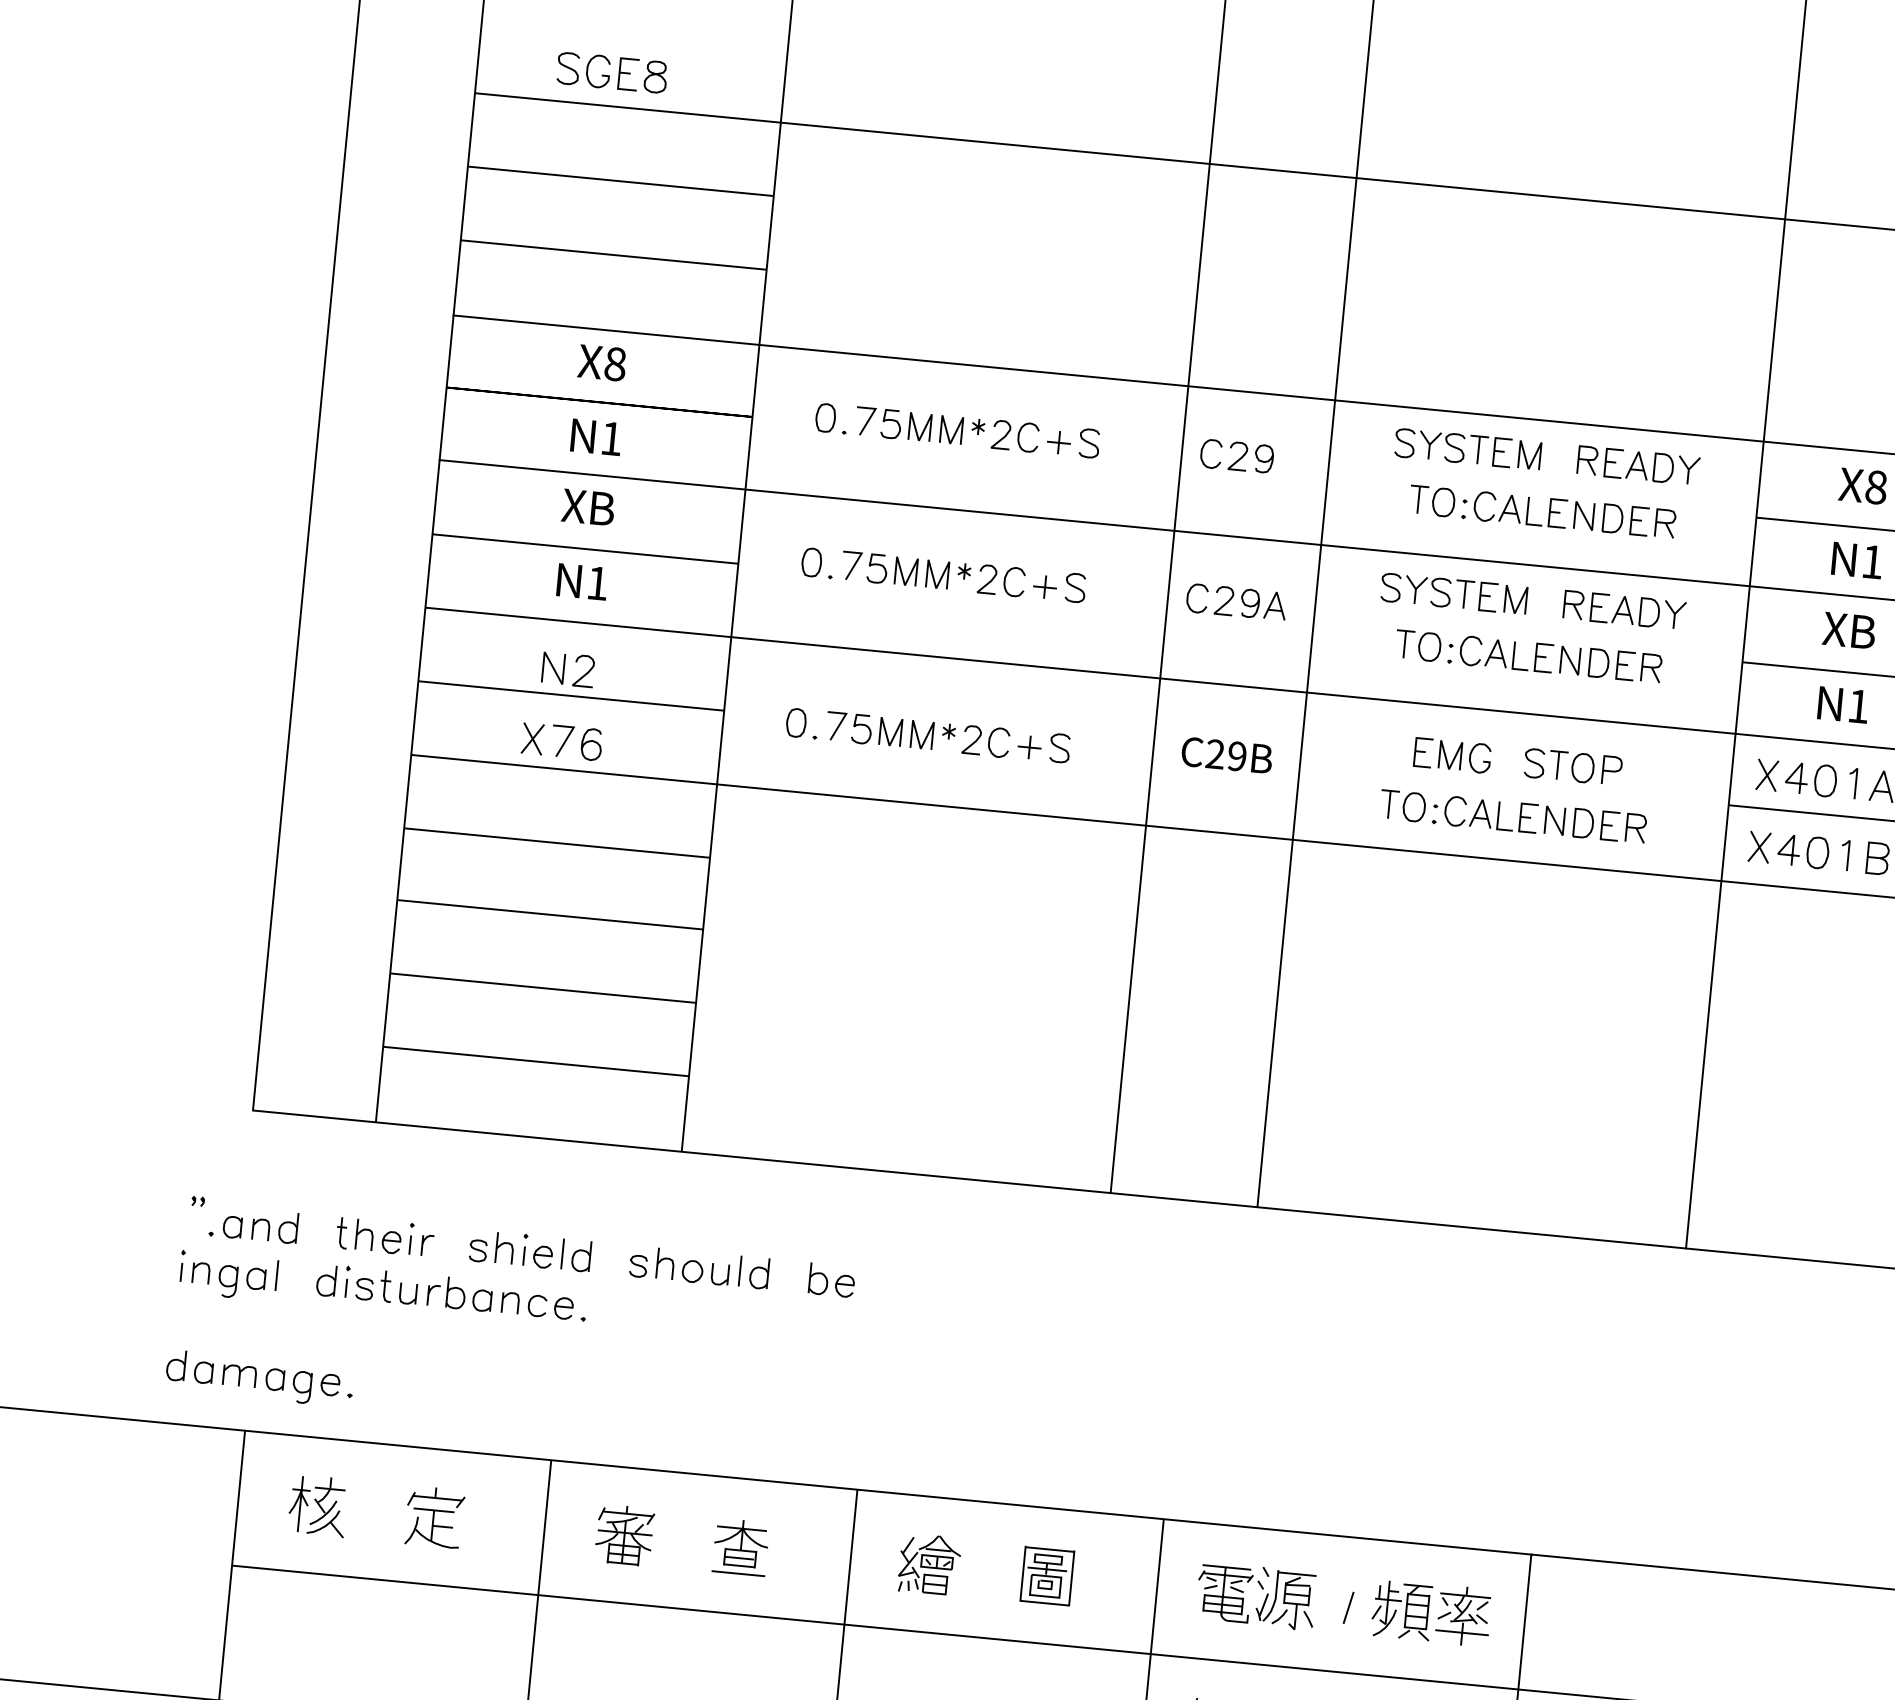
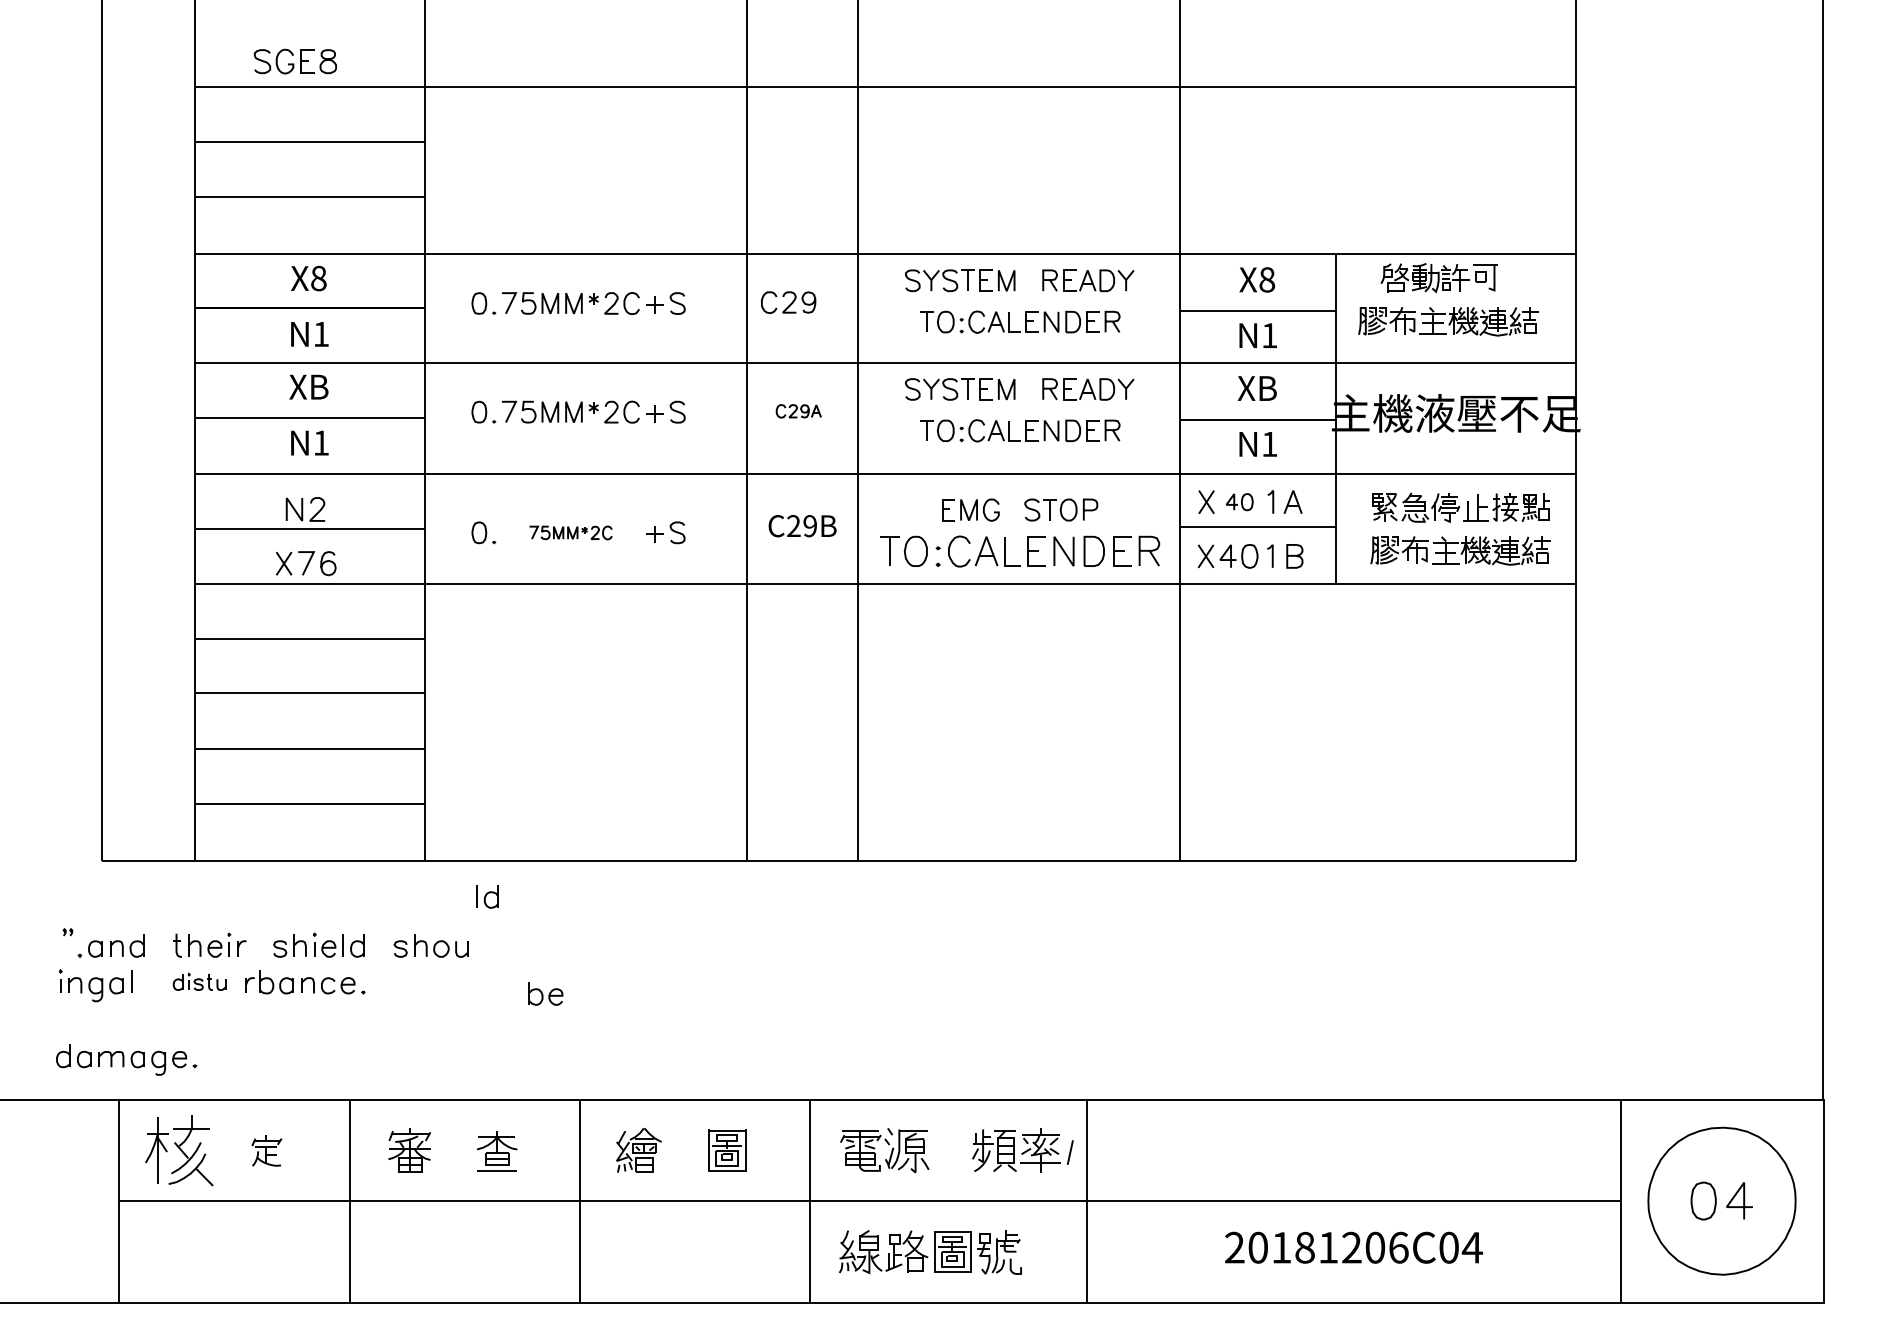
part: (1236, 602) -> (798, 411), size x0.6
part: (917, 734) -> (570, 532), size x0.6
part: (1811, 778) -> (1239, 501), size x0.7
part: (1513, 815) -> (1020, 550), size x1.4
part: (754, 1272) -> (487, 896), moved
part: (831, 1280) -> (545, 993), moved
part: (366, 1283) -> (199, 981), size x0.7
part: (317, 1505) -> (178, 1150), size x1.6
part: (434, 1517) -> (266, 1150), size x0.7
line: (1347, 1607) -> (1069, 1152), moved

